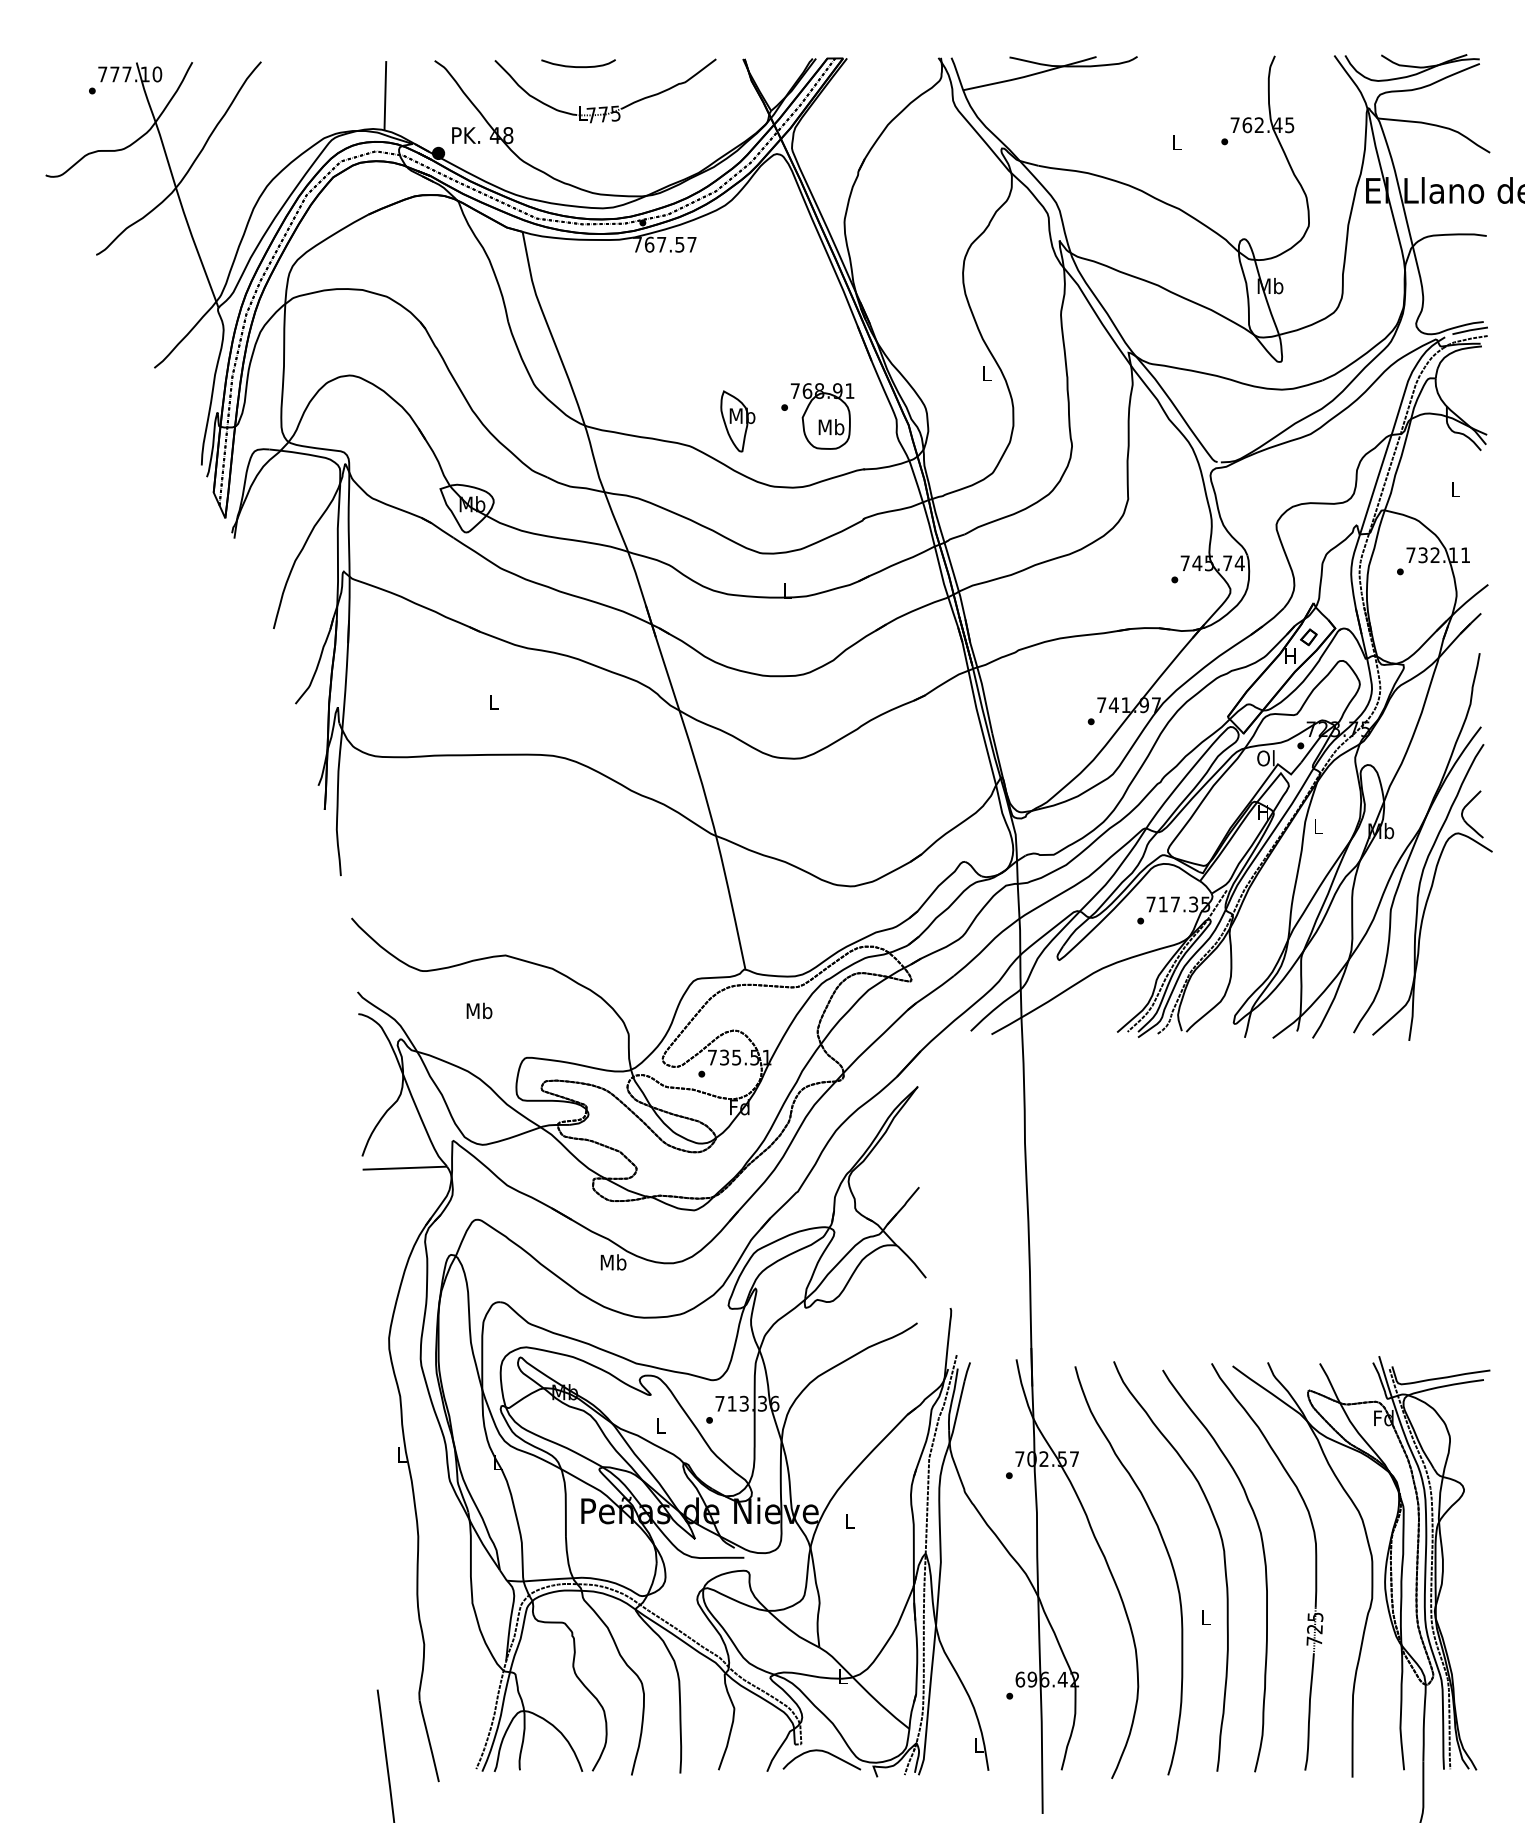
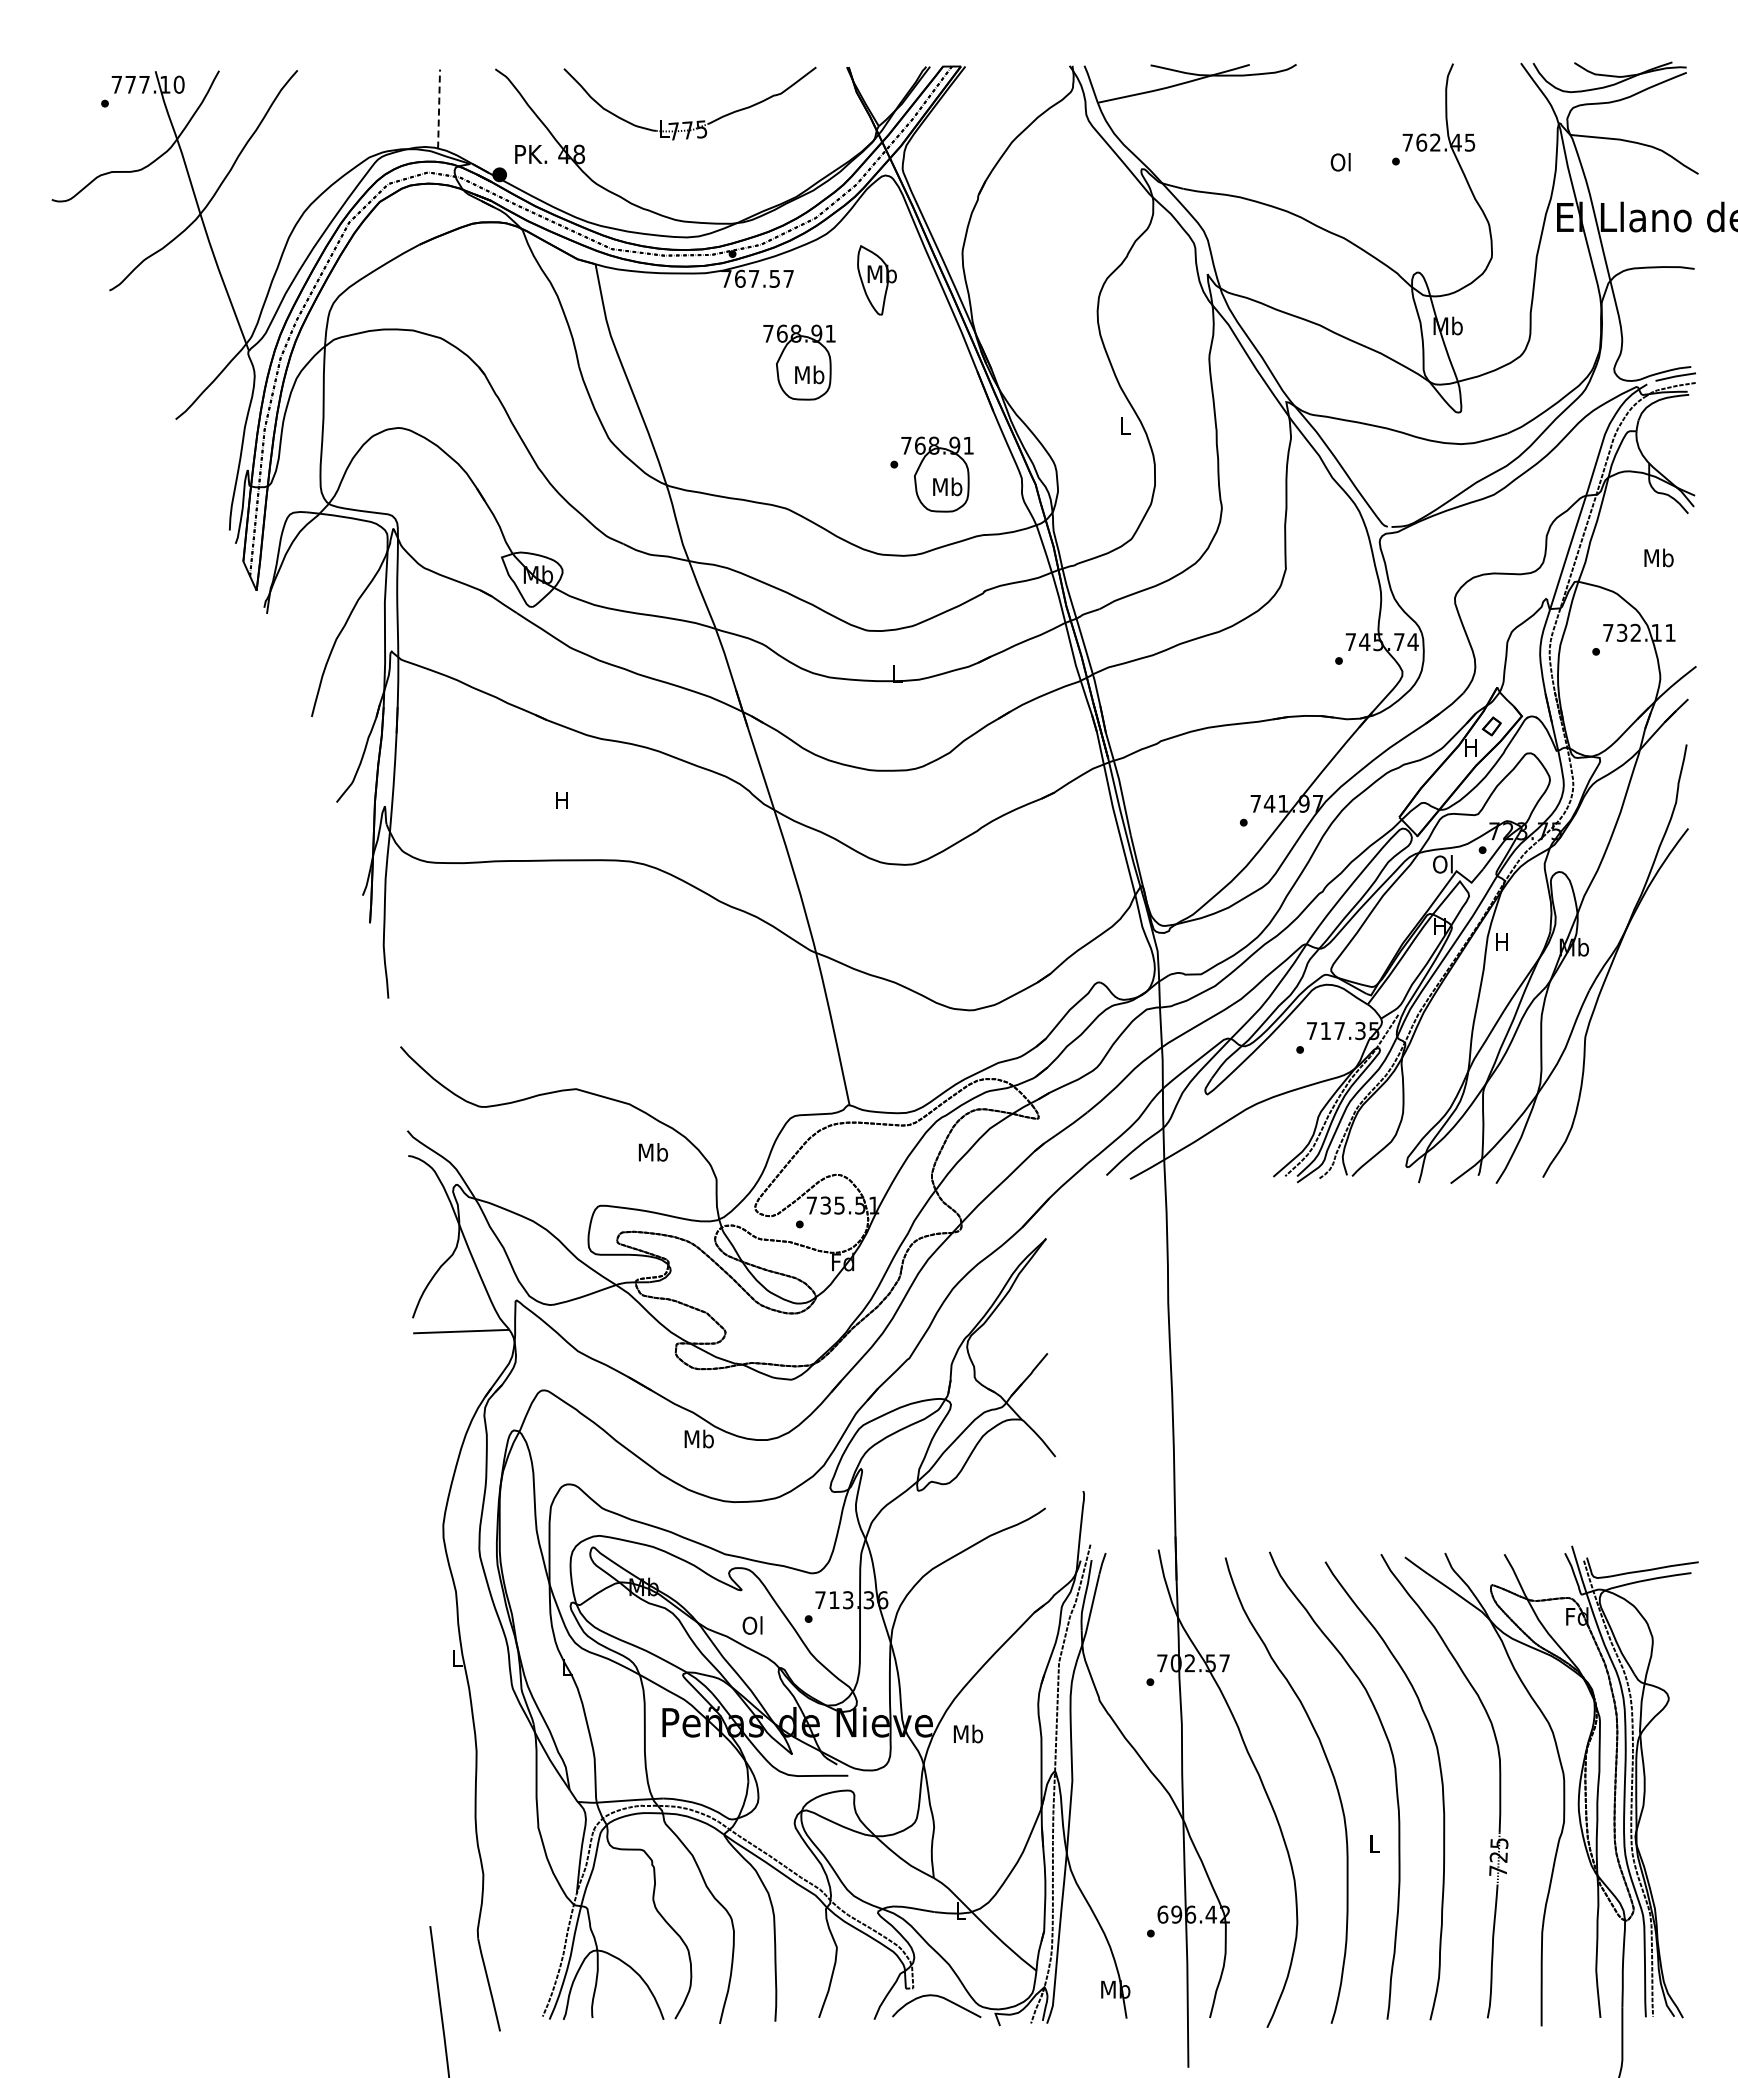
curve: (577, 66) -> (658, 75), removed
line: (385, 95) -> (439, 108), solid -> dashed
text: (1176, 142) -> (1340, 162), L -> Ol
part: (701, 318) -> (799, 362), added
part: (737, 421) -> (876, 280), moved
text: (1455, 489) -> (1658, 557), L -> Mb
text: (492, 702) -> (561, 800), L -> H
text: (1317, 825) -> (1501, 941), L -> H
part: (1432, 892) -> (1632, 1017), removed
text: (478, 1011) -> (652, 1152), moved
text: (660, 1425) -> (752, 1625), L -> Ol
text: (849, 1520) -> (968, 1733), L -> Mb
text: (978, 1745) -> (1115, 1989), L -> Mb

